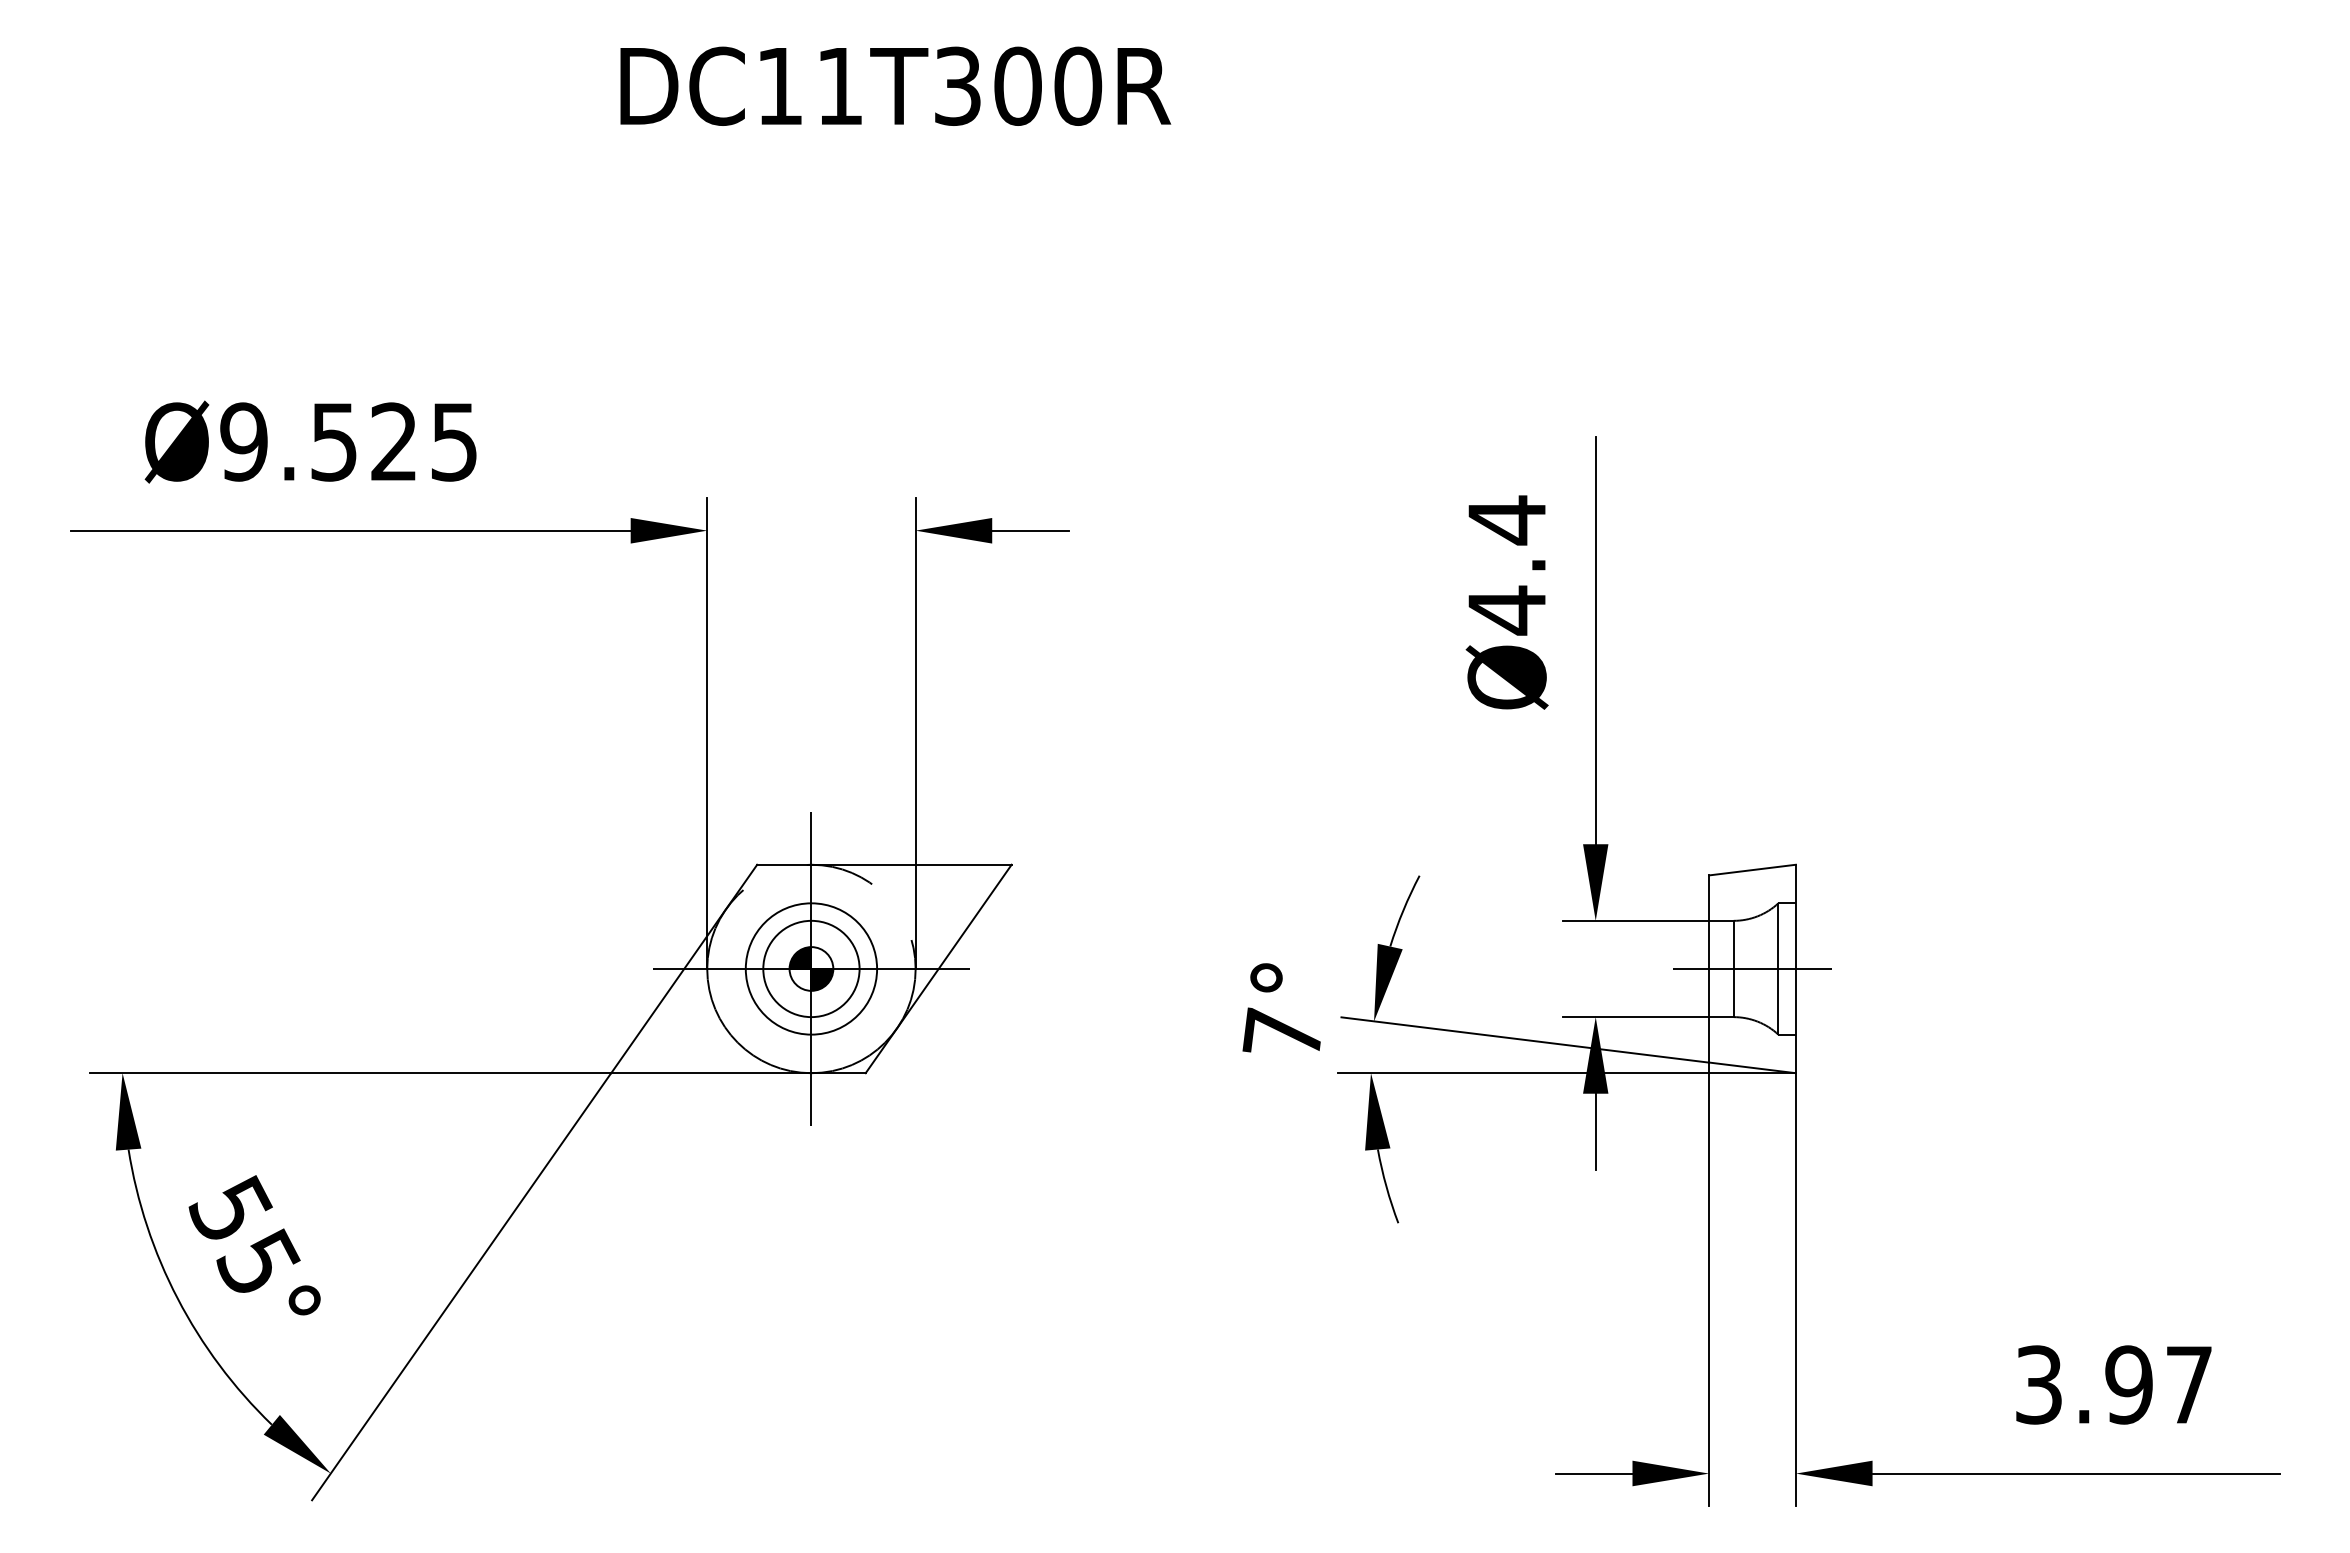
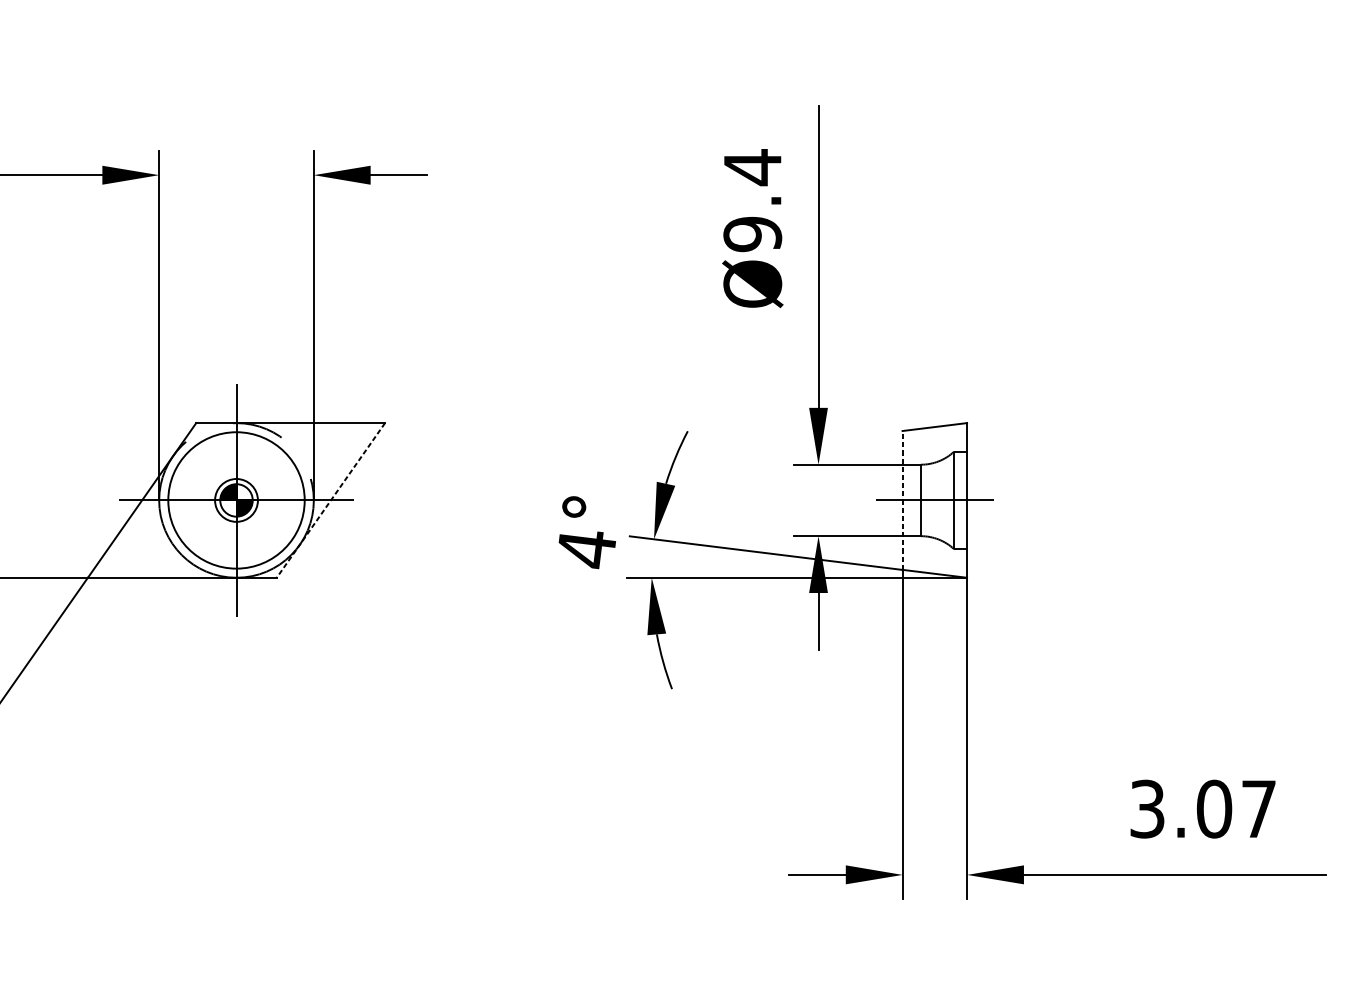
text: (1506, 610) -> (752, 234), Ø4.4 -> Ø9.4
circle: (811, 968) -> (236, 500), size x0.6
circle: (811, 968) -> (236, 500), size x1.4
line: (1709, 968) -> (902, 500), solid -> dashed
line: (938, 969) -> (330, 500), solid -> dashed
text: (1282, 1034) -> (586, 549), 7° -> 4°
text: (2129, 1384) -> (1214, 808), 3.97 -> 3.07

